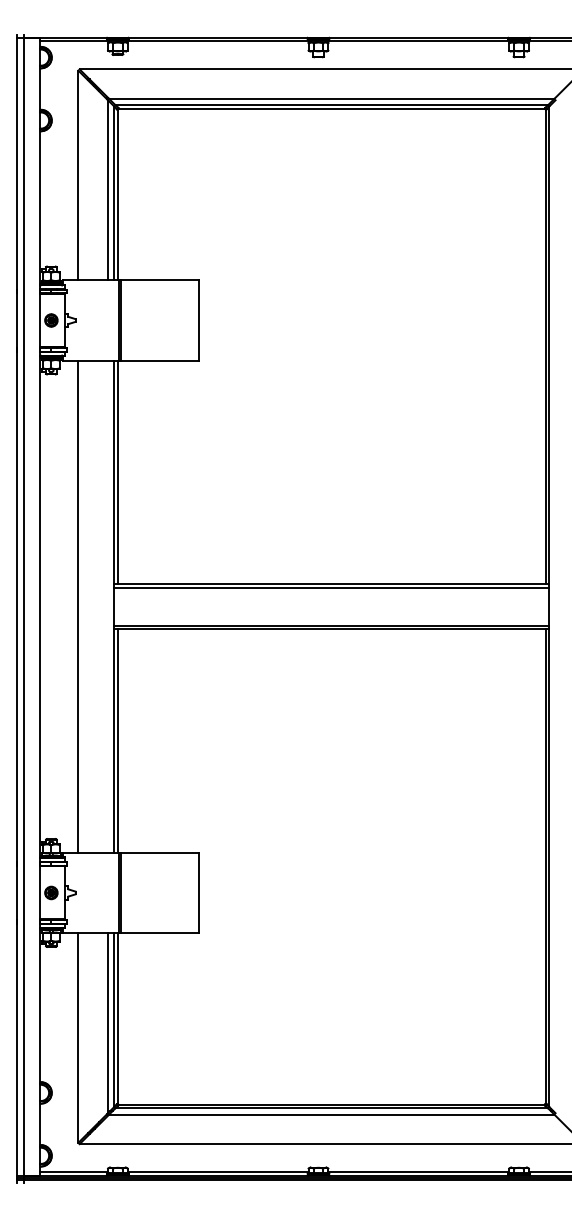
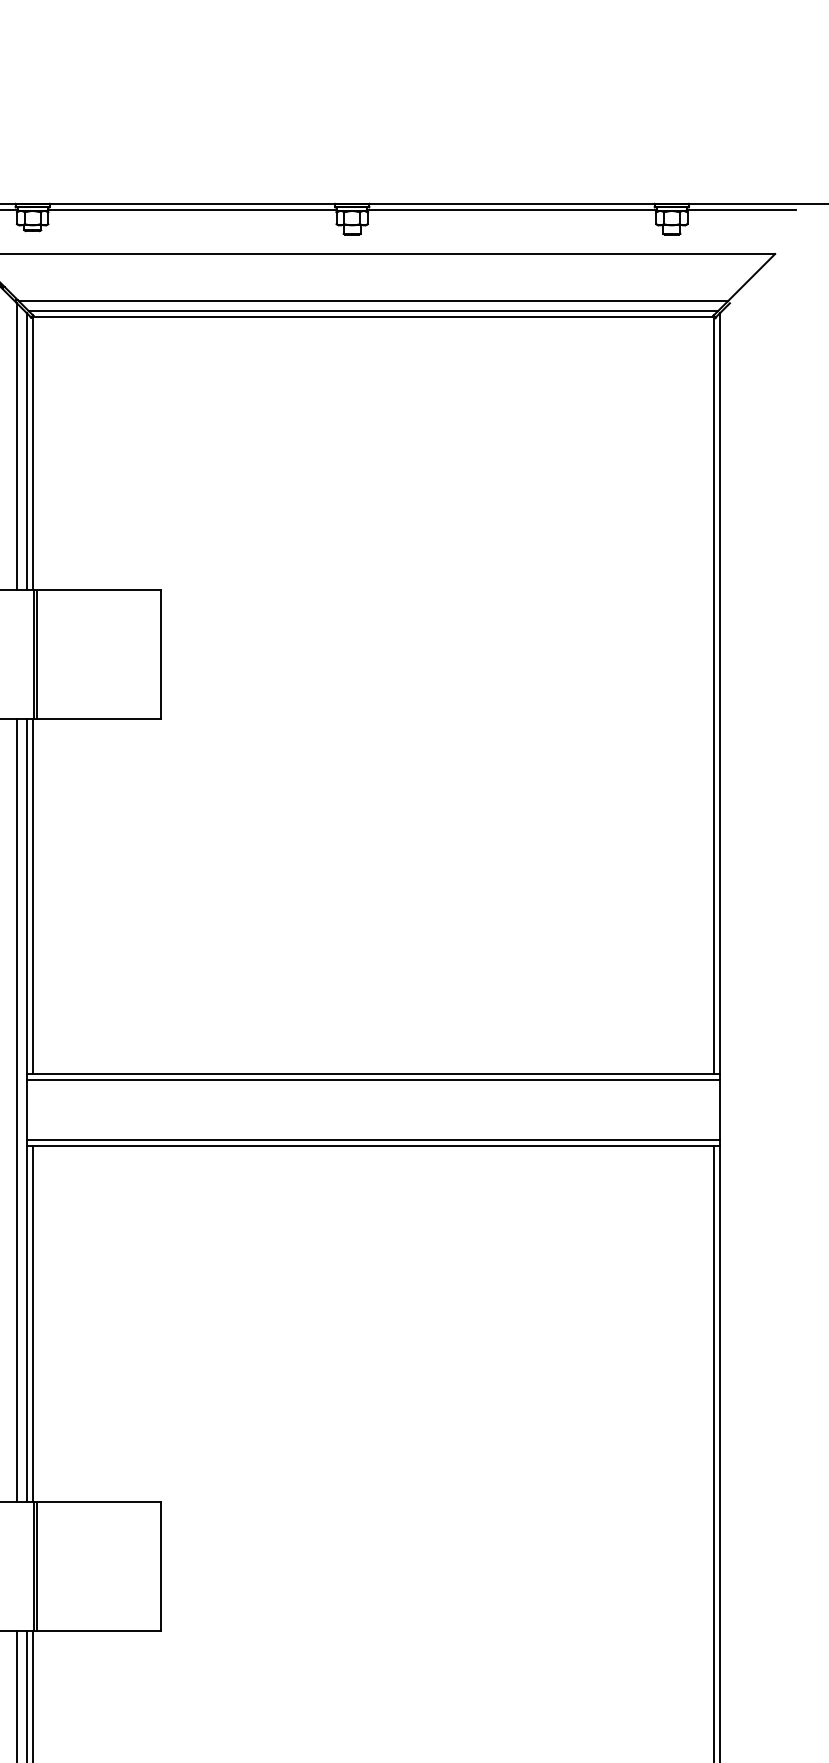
line: (108, 606) -> (17, 1109), added

